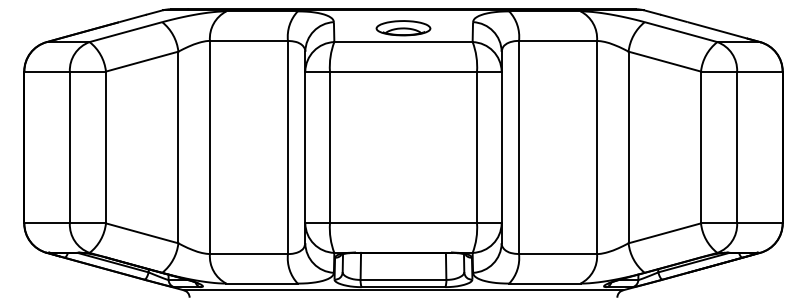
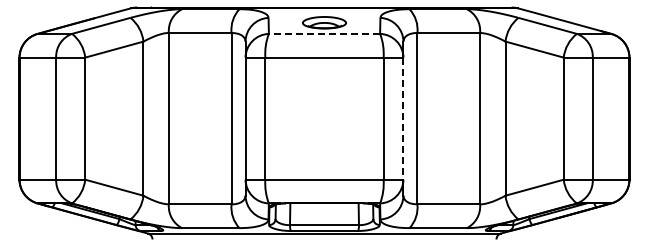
line: (403, 41) -> (324, 33), solid -> dashed
line: (501, 148) -> (403, 119), solid -> dashed

